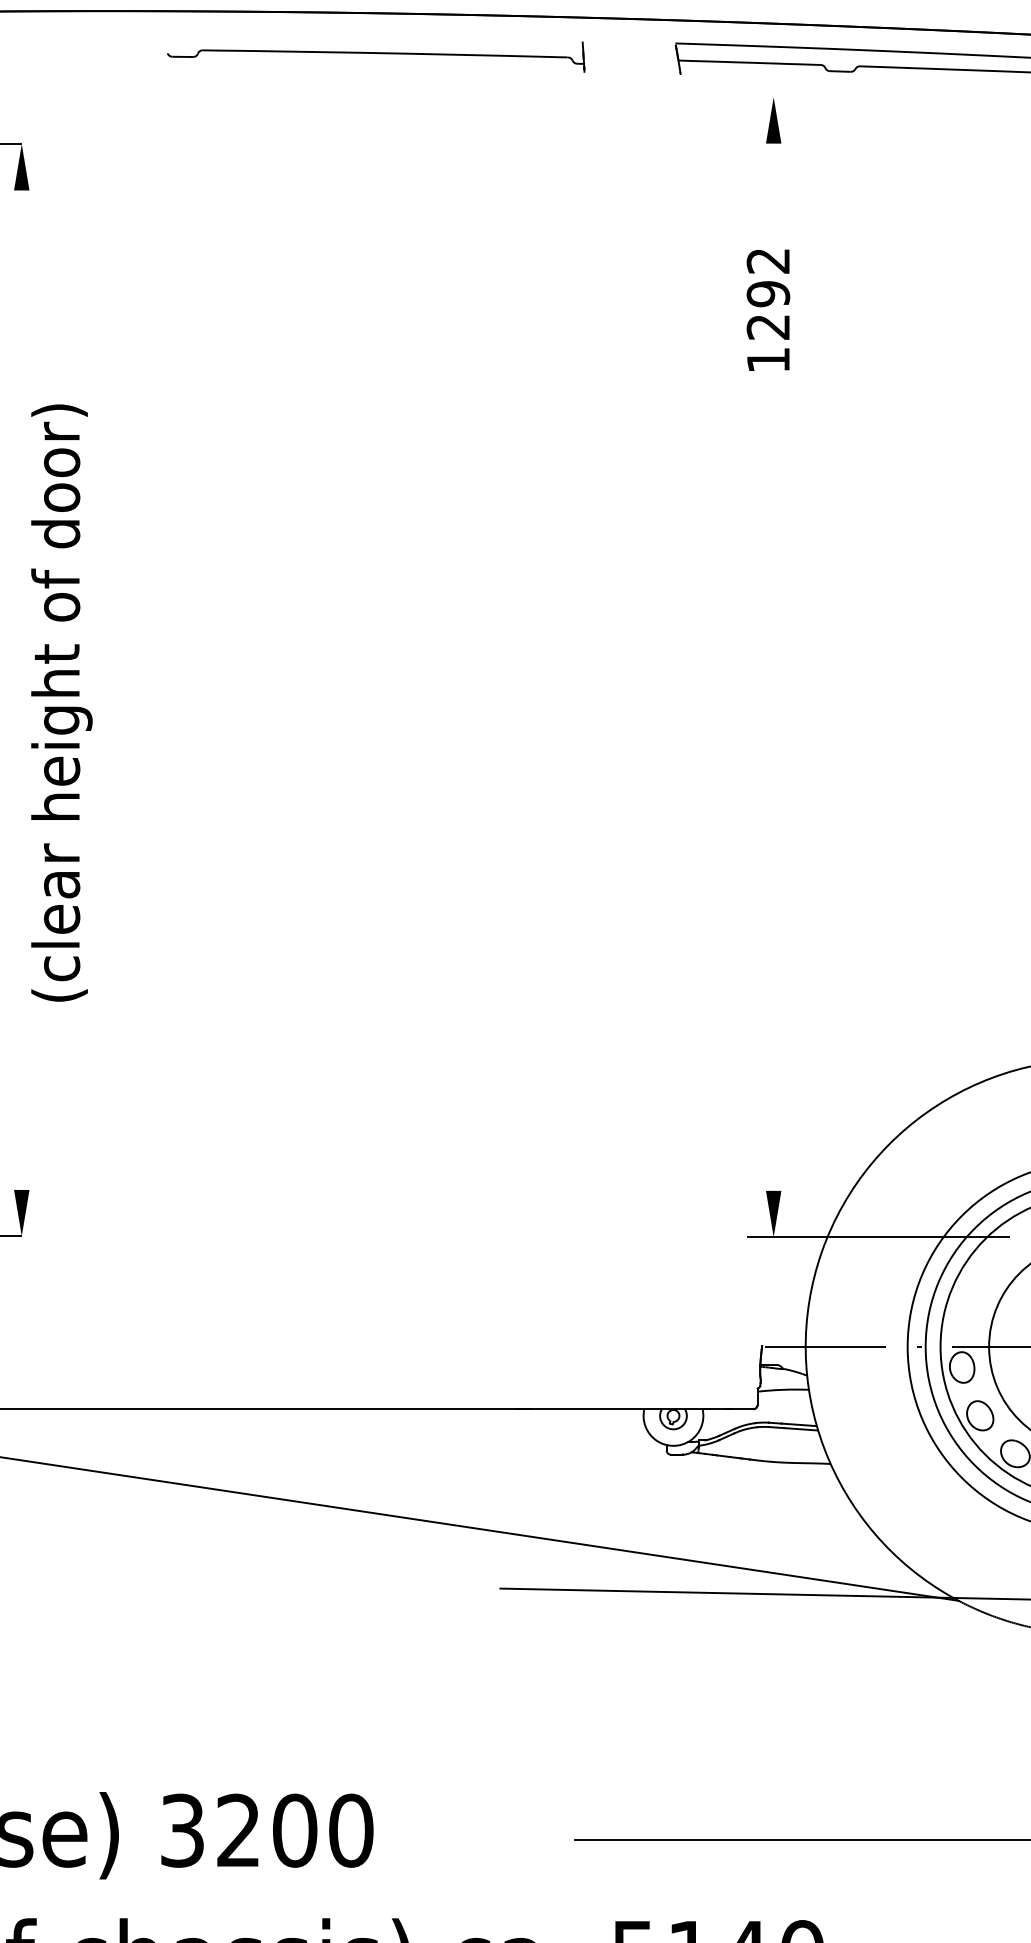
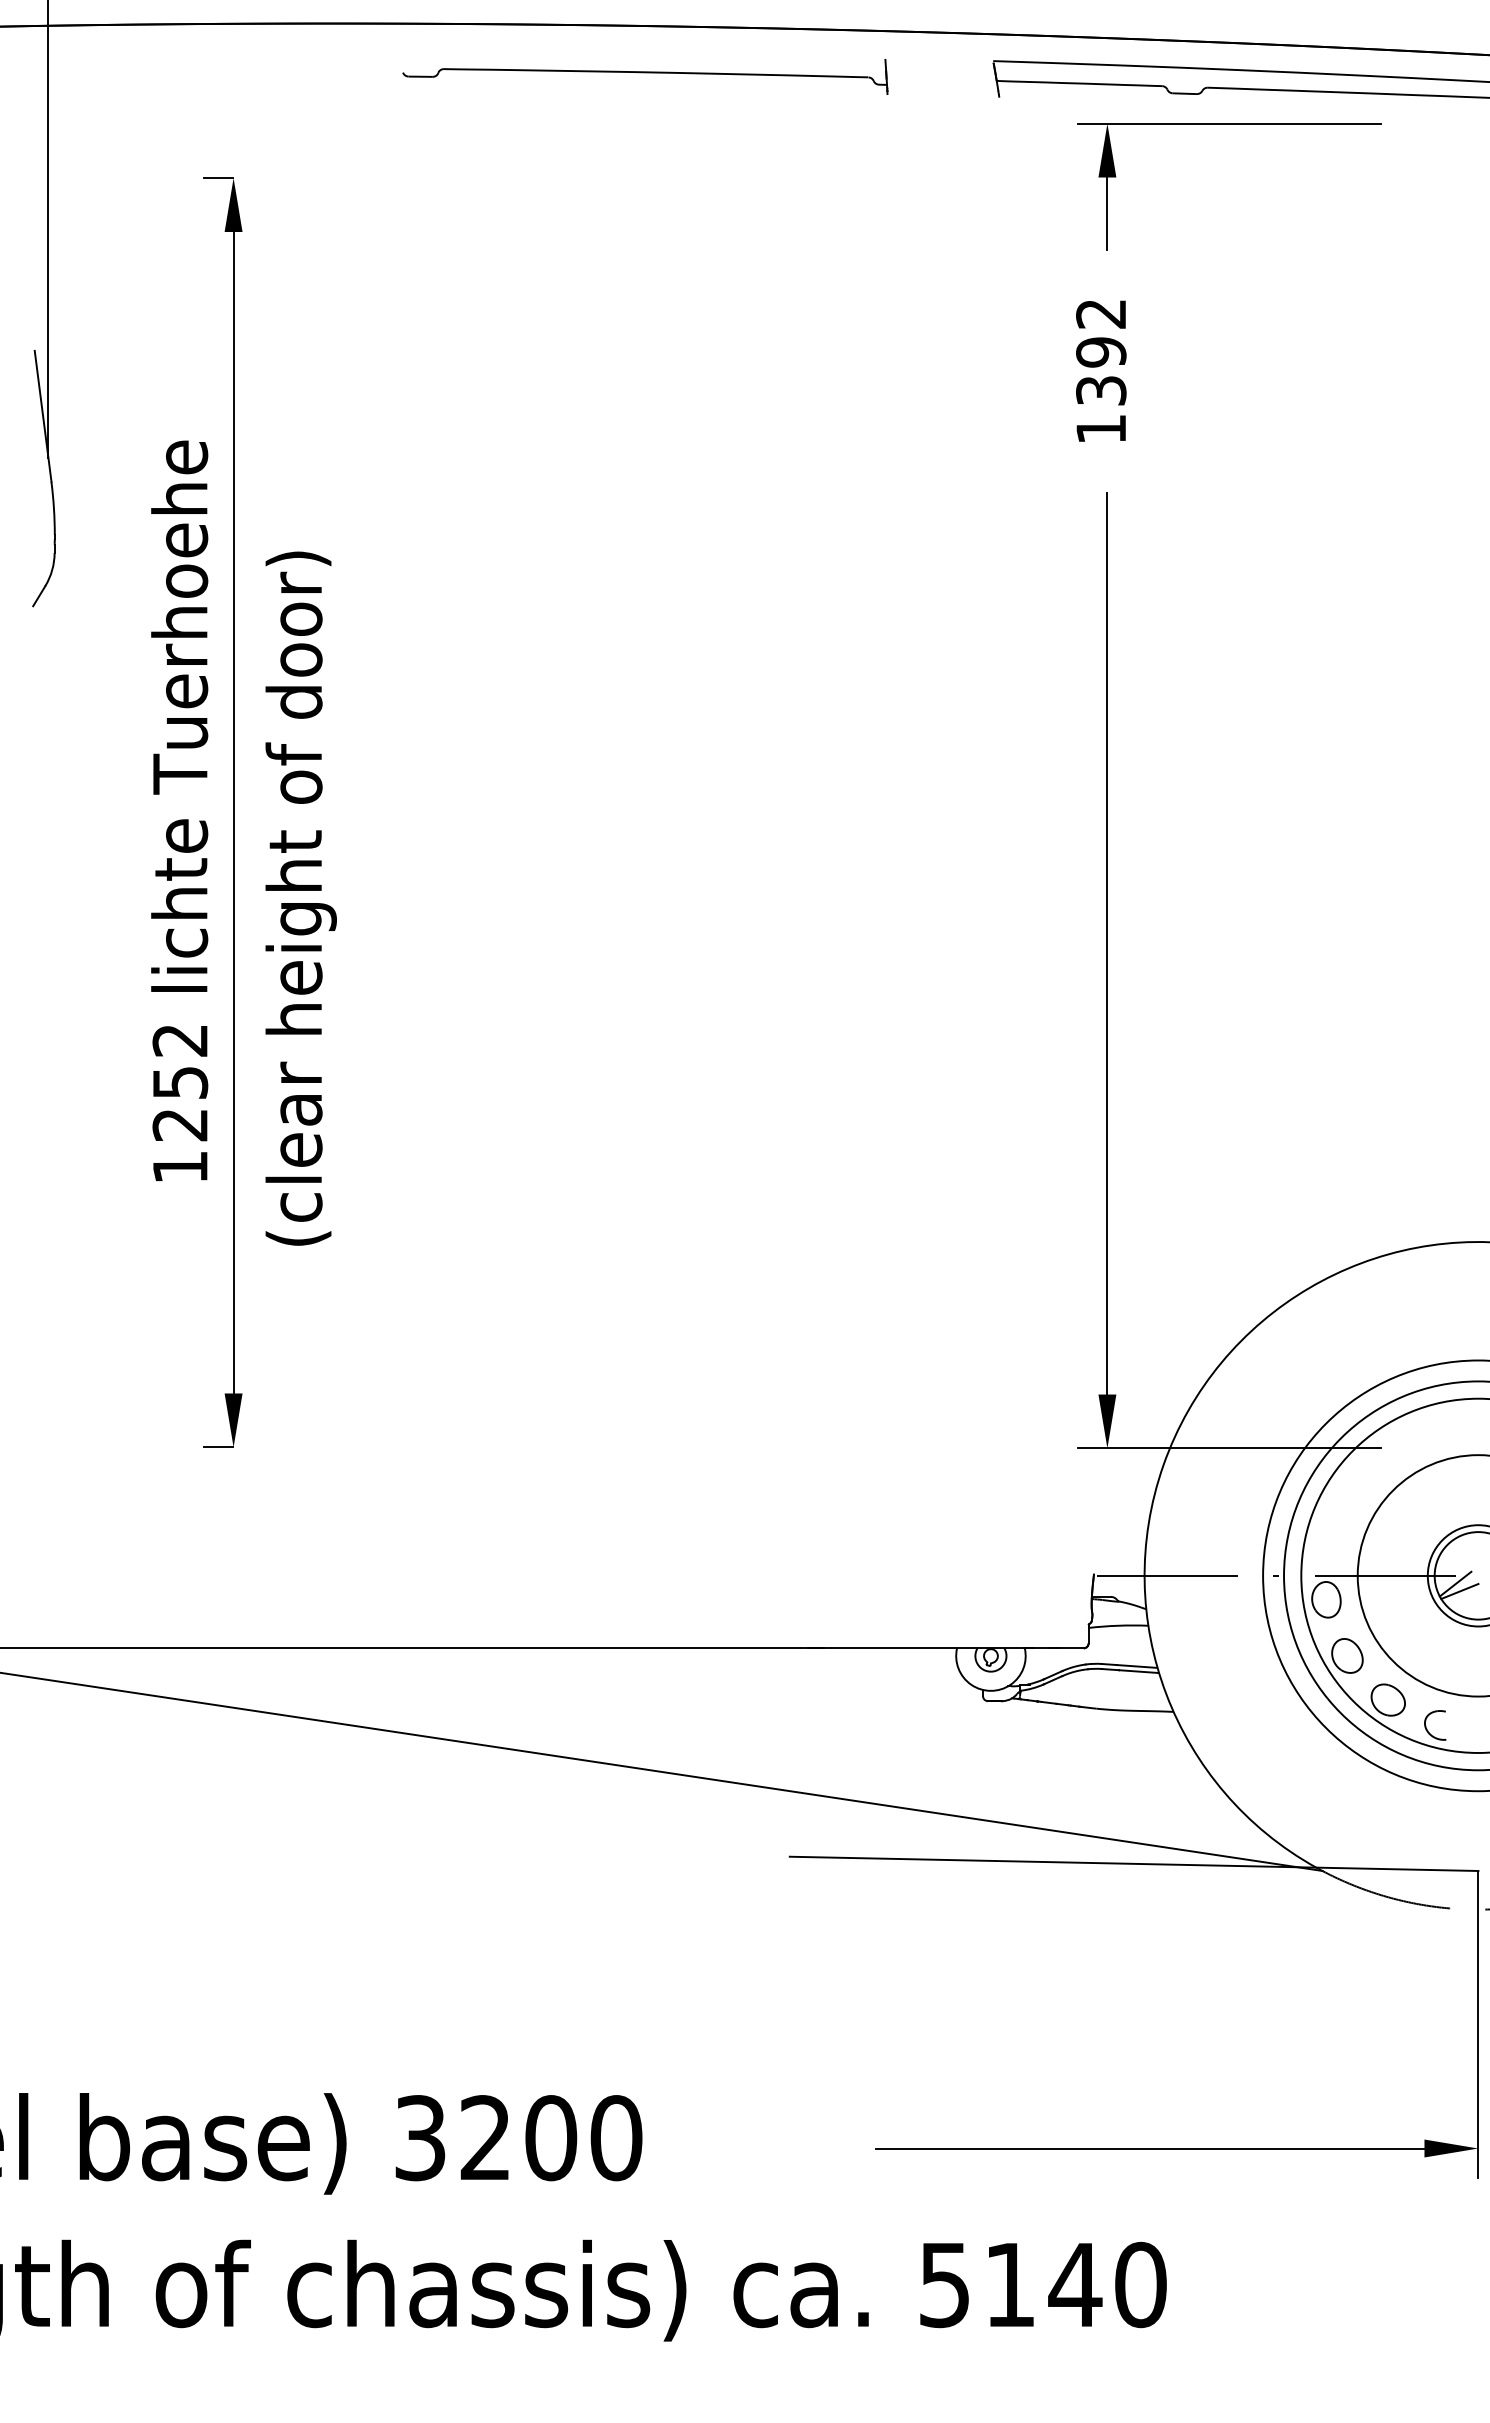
line: (878, 97) -> (1229, 123), added
line: (773, 174) -> (1107, 213), added
text: (768, 326) -> (1101, 390), 1292 -> 1392
line: (21, 690) -> (233, 812), added
text: (61, 702) -> (300, 898), moved
line: (773, 802) -> (1107, 943), added

